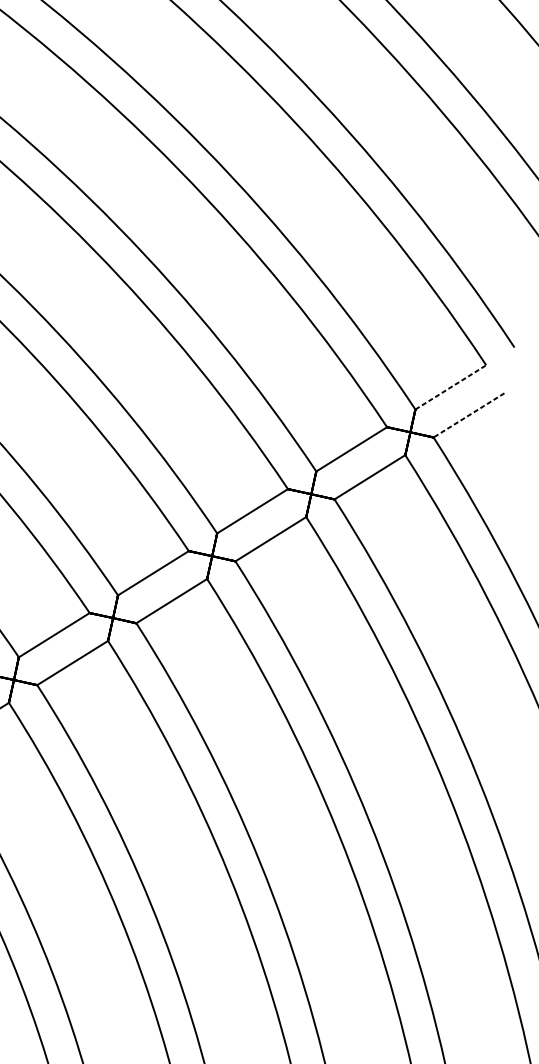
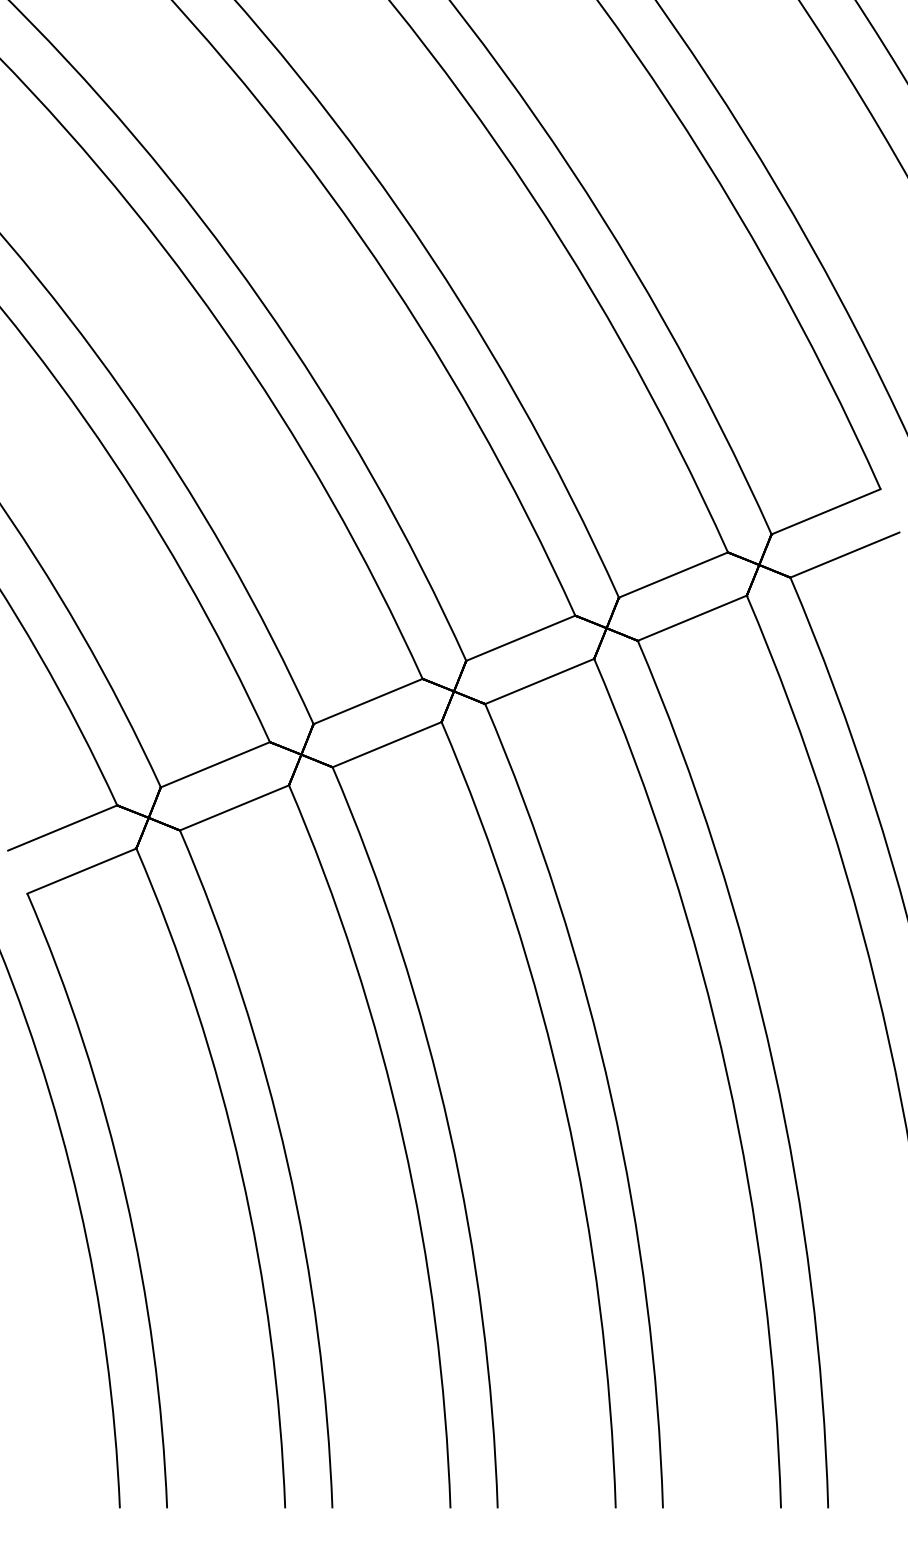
line: (451, 387) -> (826, 511), dashed -> solid
line: (468, 415) -> (844, 555), dashed -> solid

